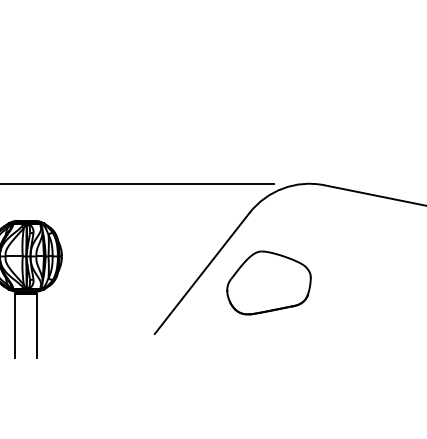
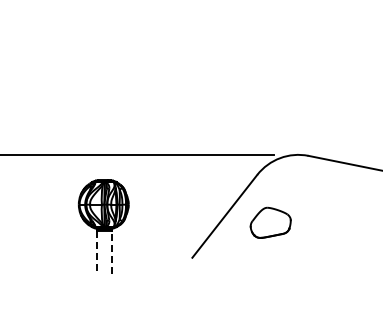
part: (268, 282) -> (270, 222), size x0.7
line: (14, 326) -> (96, 252), solid -> dashed
line: (36, 326) -> (111, 252), solid -> dashed

